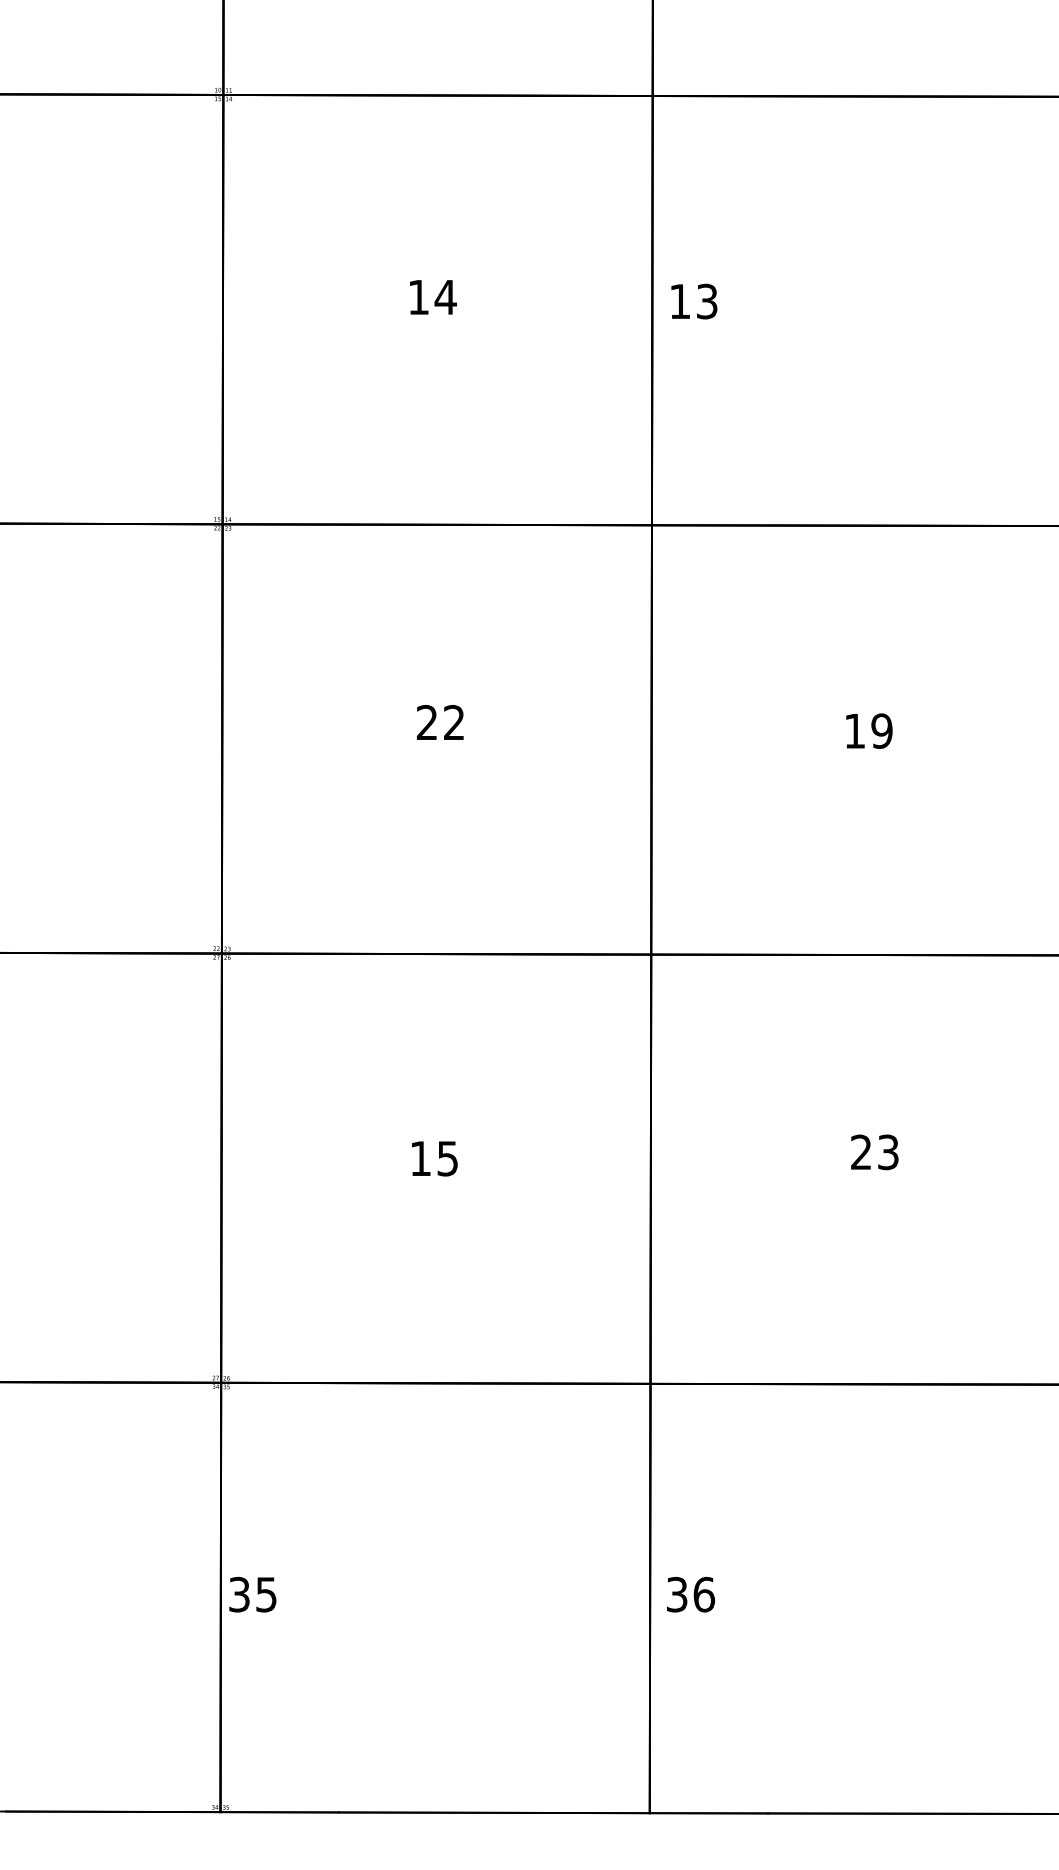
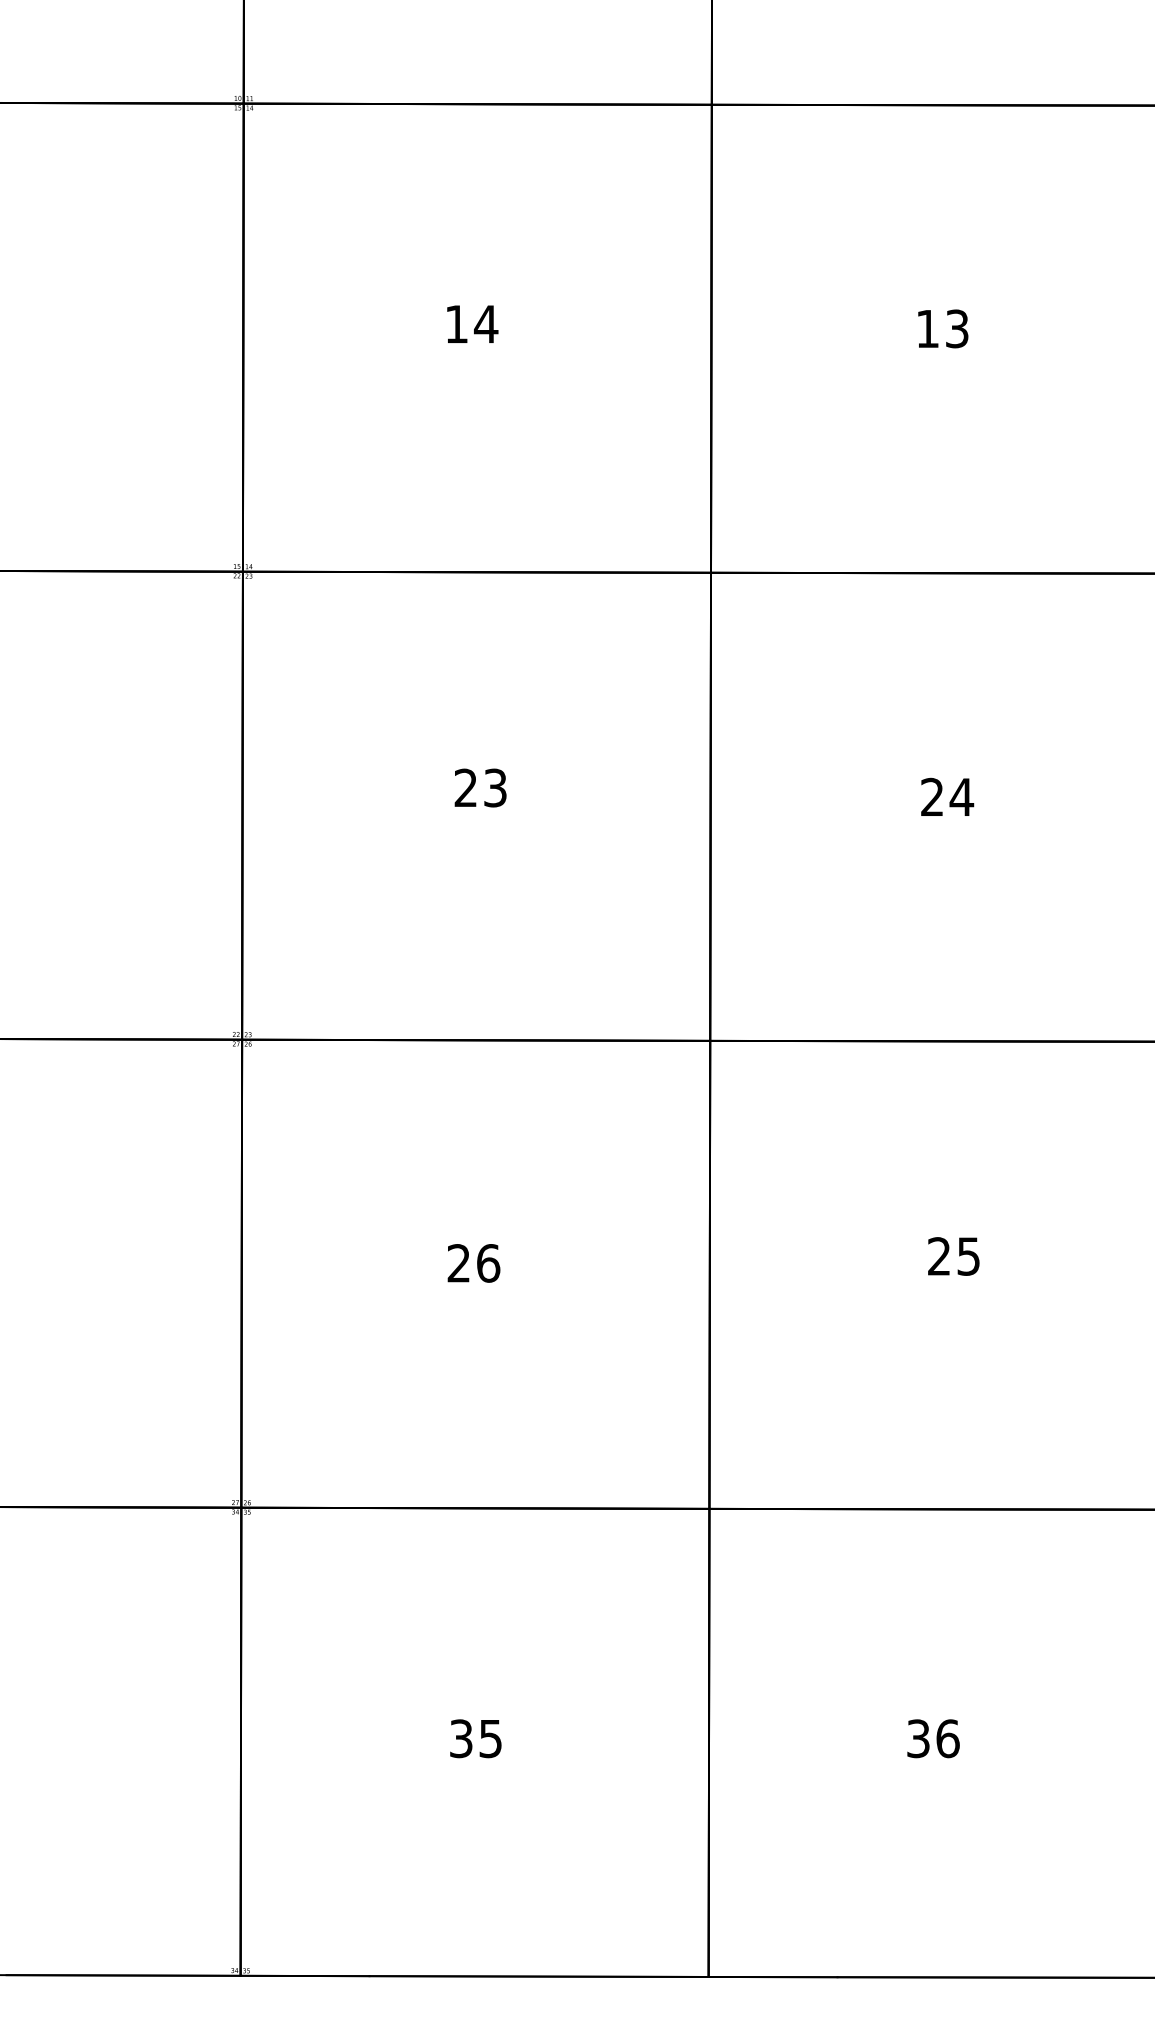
text: (694, 301) -> (943, 328), moved
text: (454, 723) -> (495, 788), 22 -> 23
text: (868, 730) -> (947, 796), 19 -> 24
text: (888, 1152) -> (968, 1256), 23 -> 25
text: (434, 1158) -> (473, 1263), 15 -> 26
text: (252, 1594) -> (475, 1738), moved
text: (690, 1594) -> (933, 1738), moved

